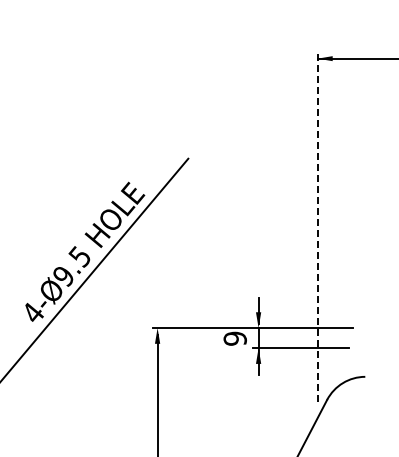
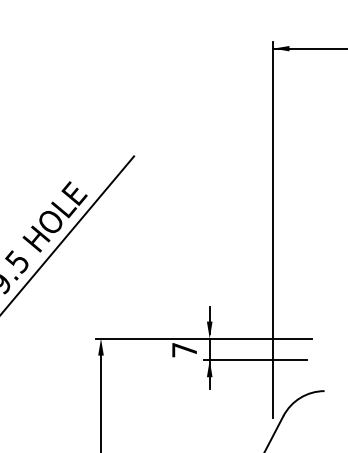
line: (317, 227) -> (273, 230), dashed -> solid
text: (234, 338) -> (183, 349), 9 -> 7

